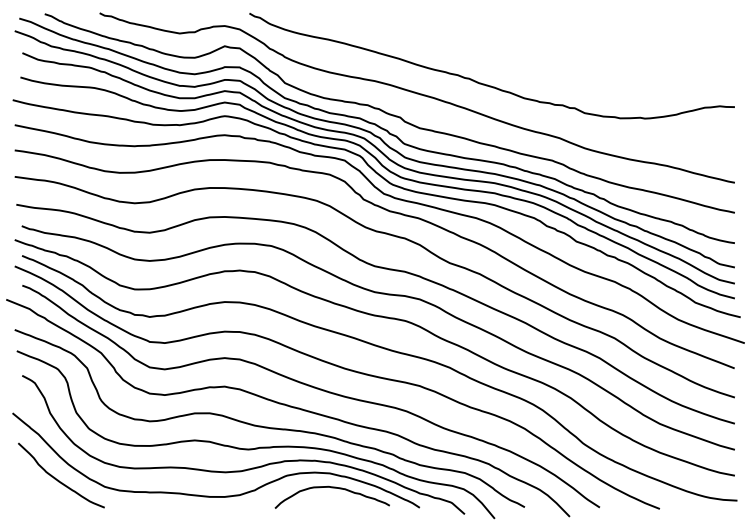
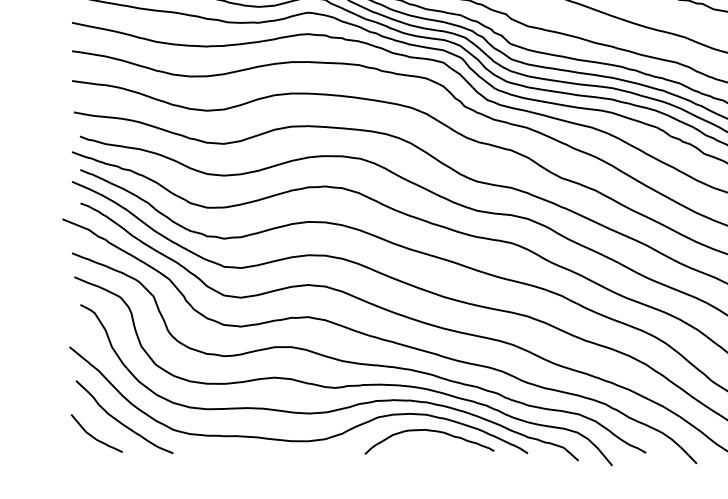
curve: (34, 492) -> (94, 436), added

